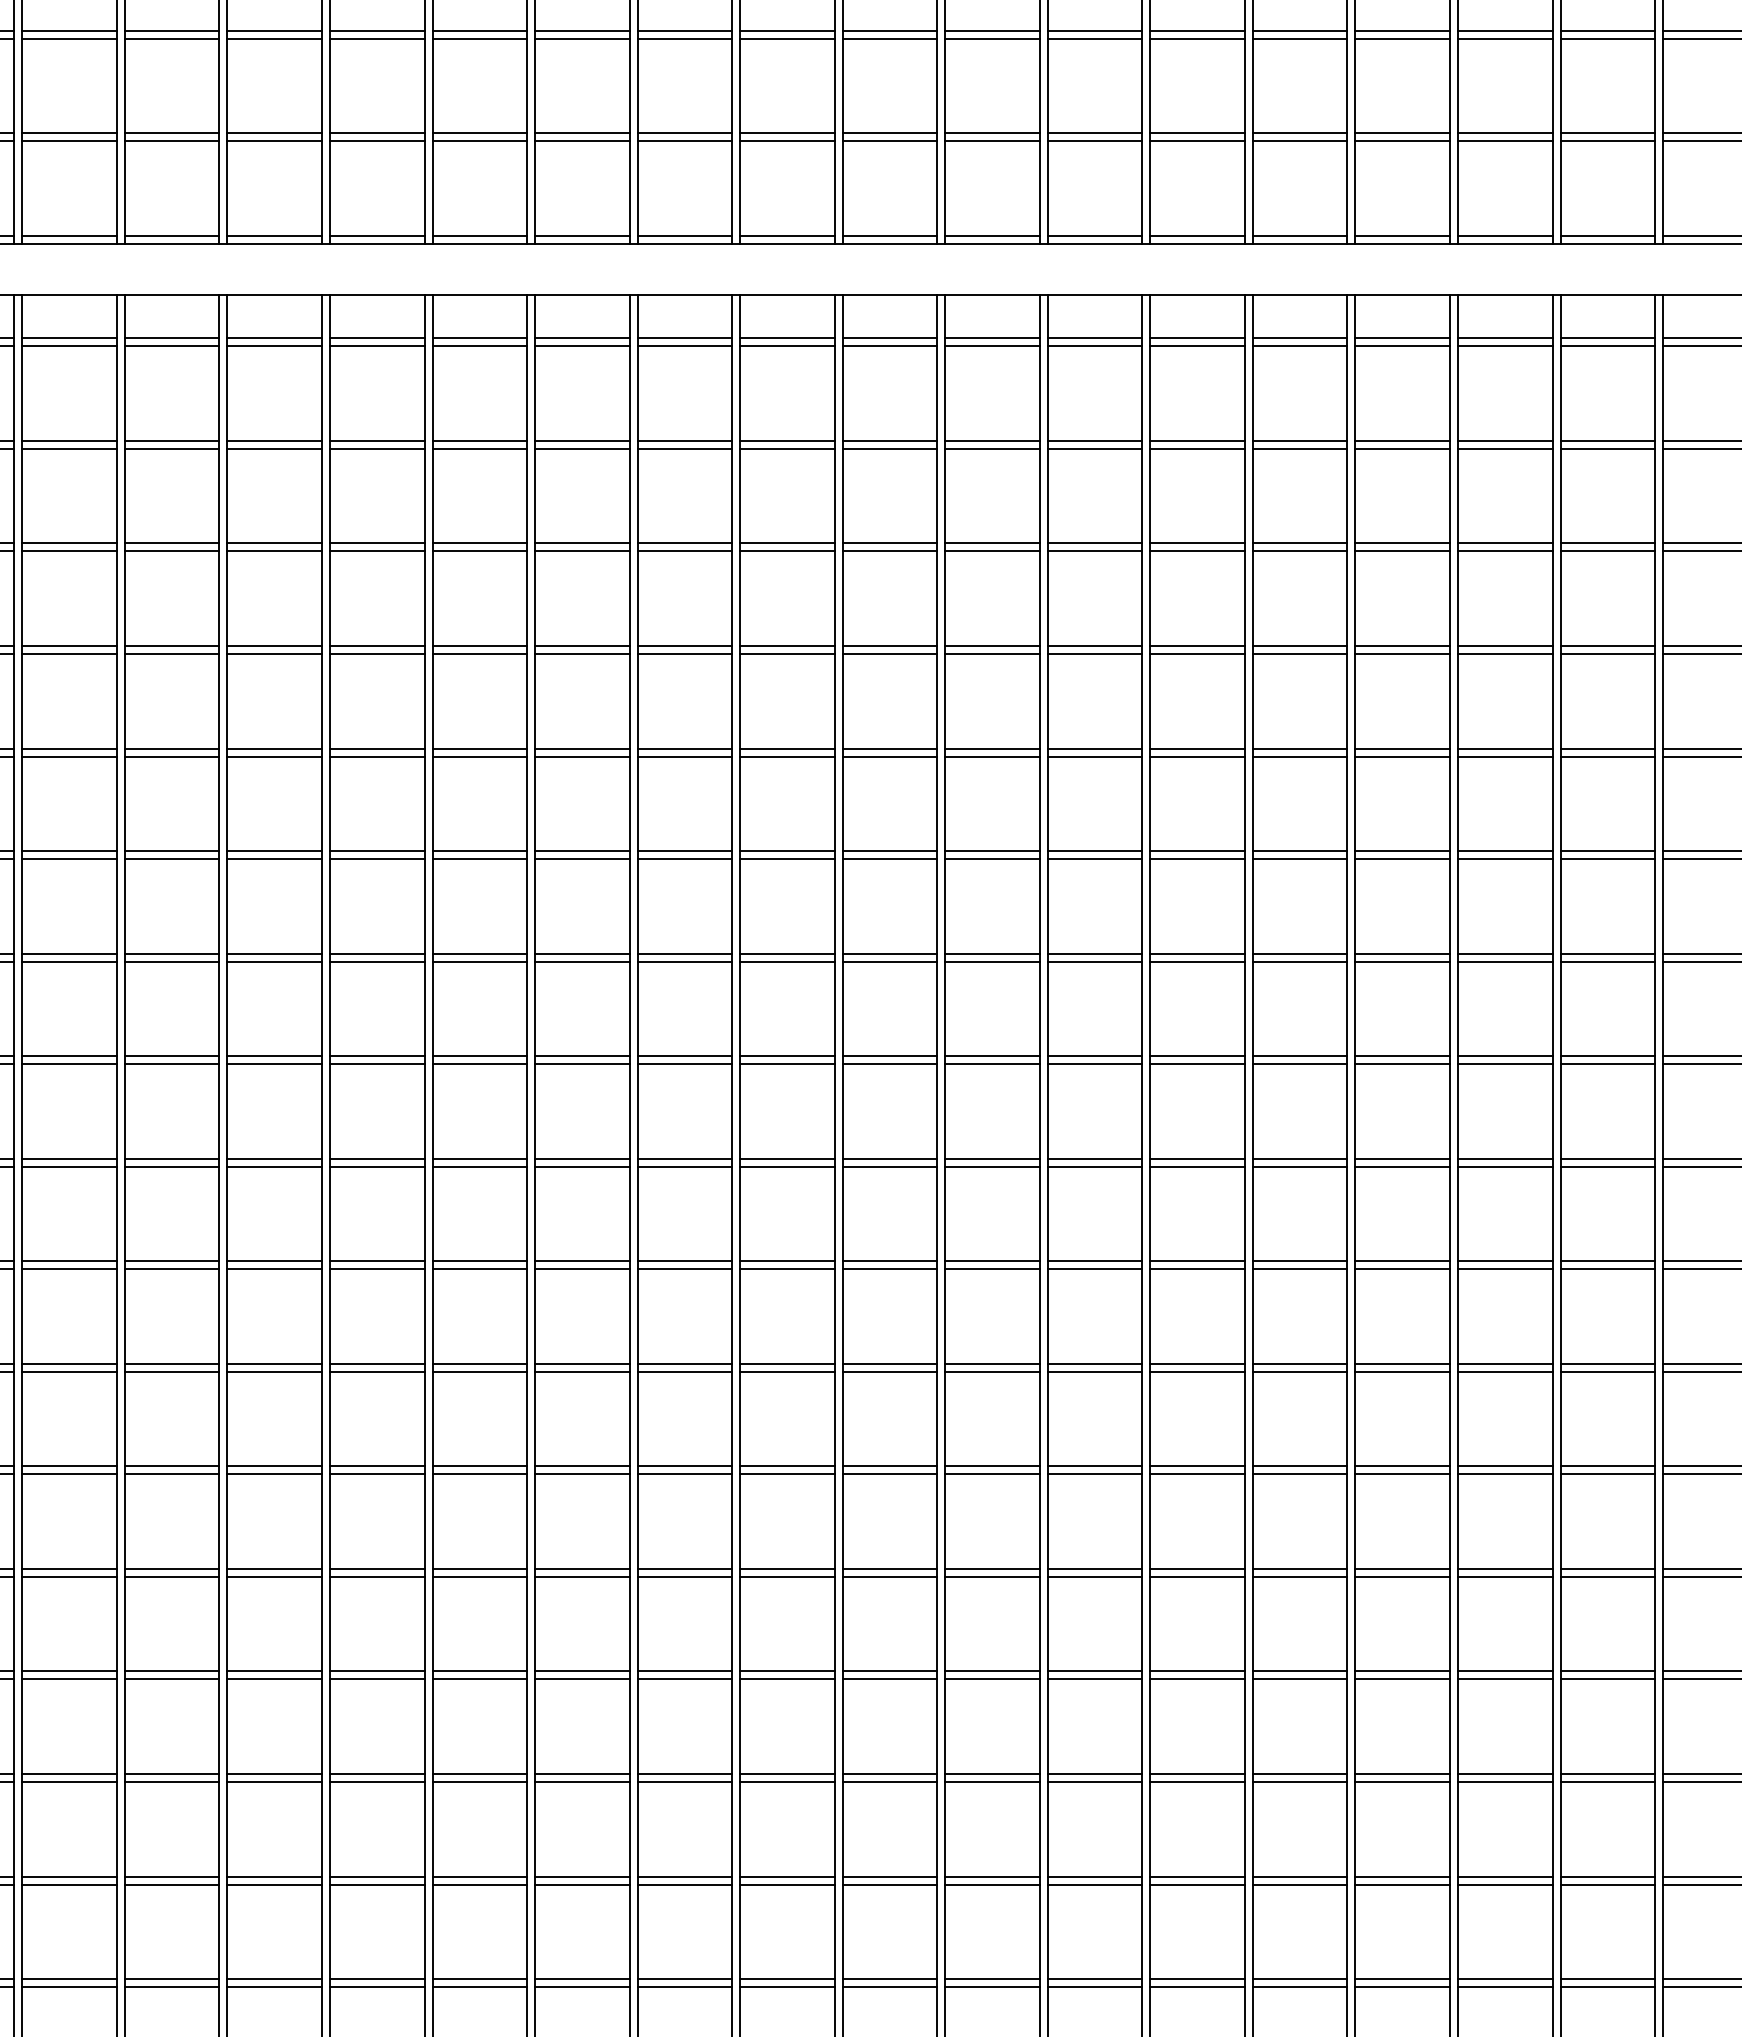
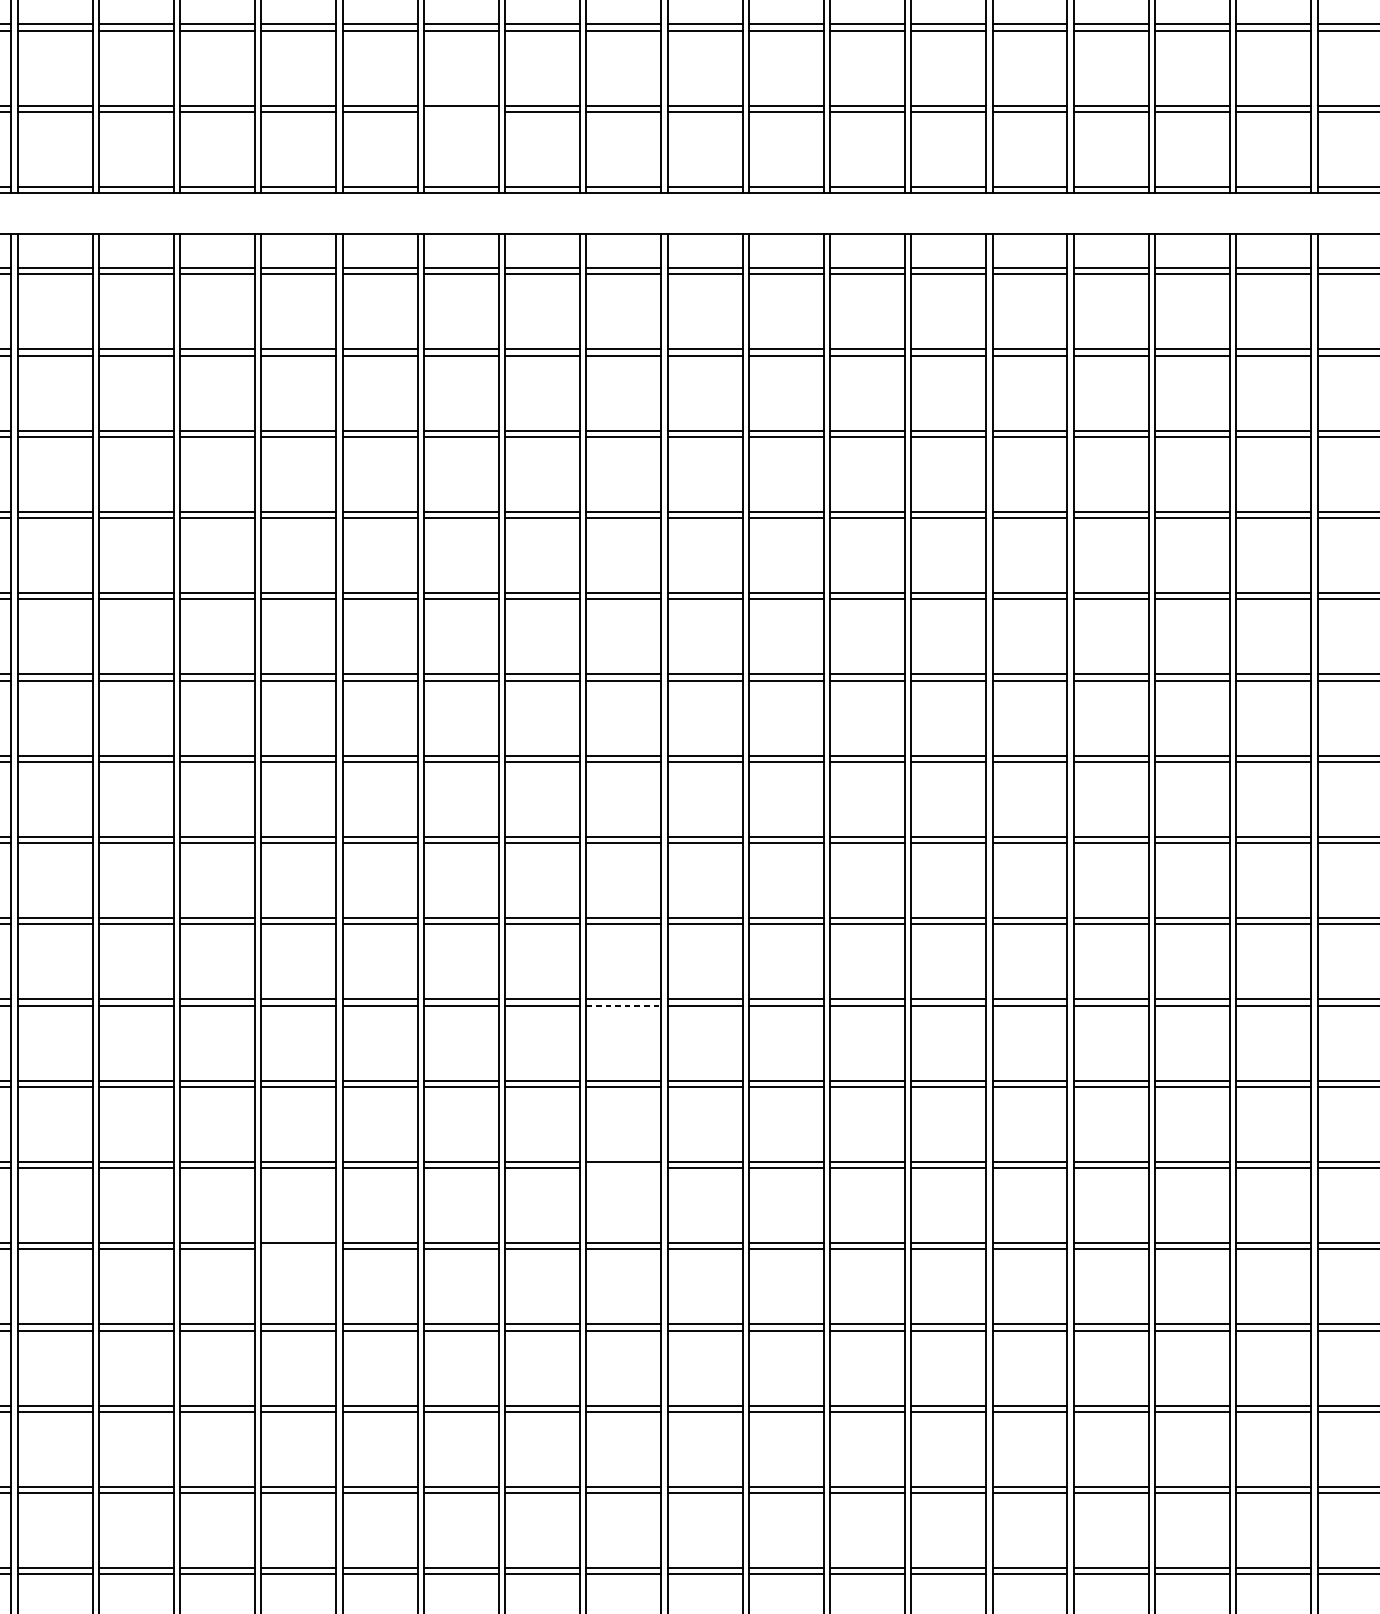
line: (582, 141) -> (461, 112), removed
line: (787, 1269) -> (623, 1005), solid -> dashed
line: (787, 1474) -> (623, 1168), removed
line: (376, 1576) -> (298, 1249), removed

